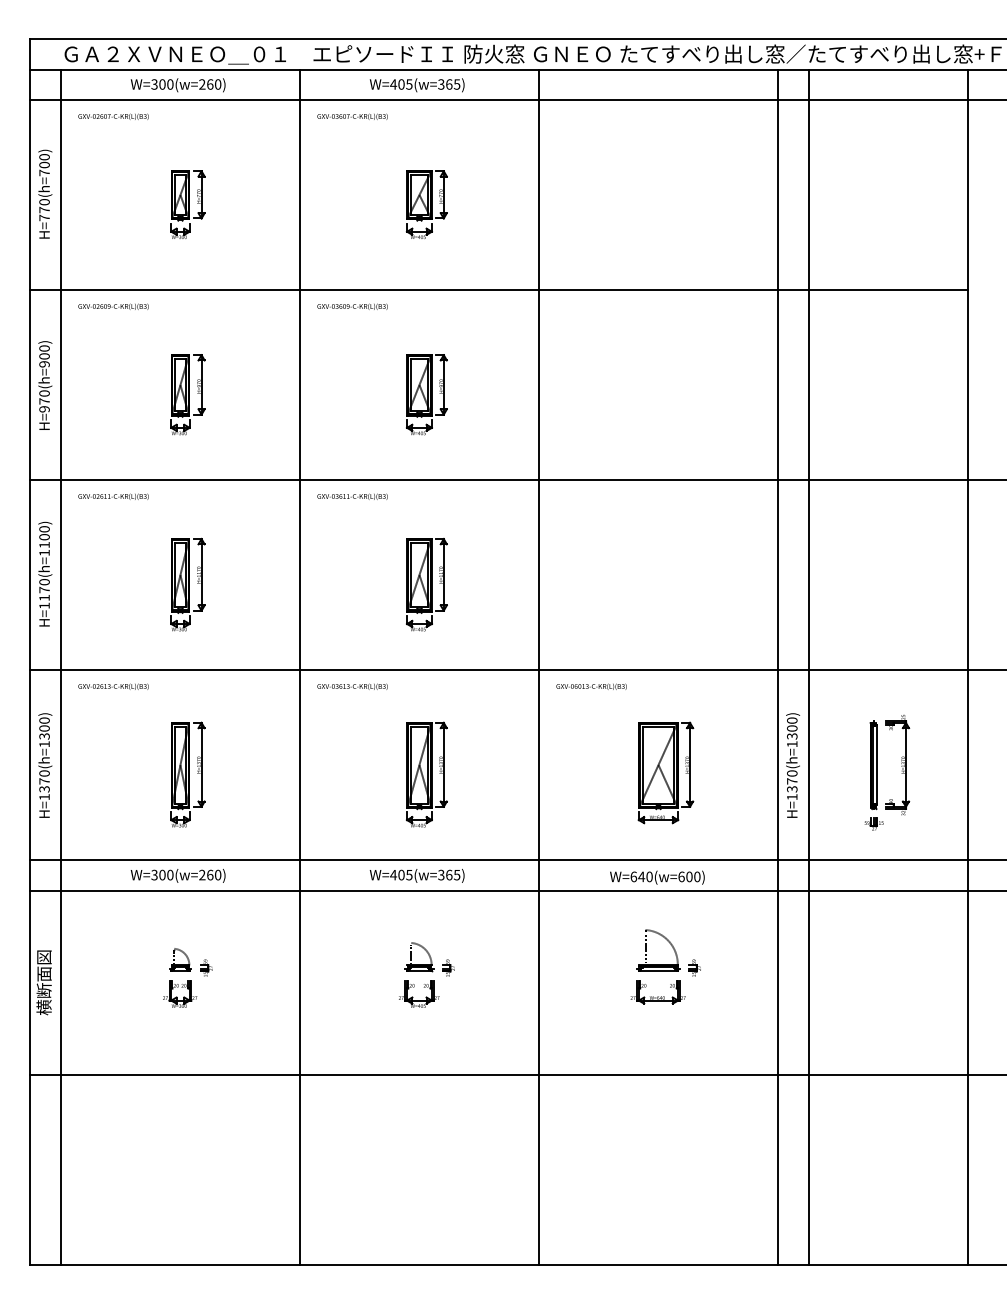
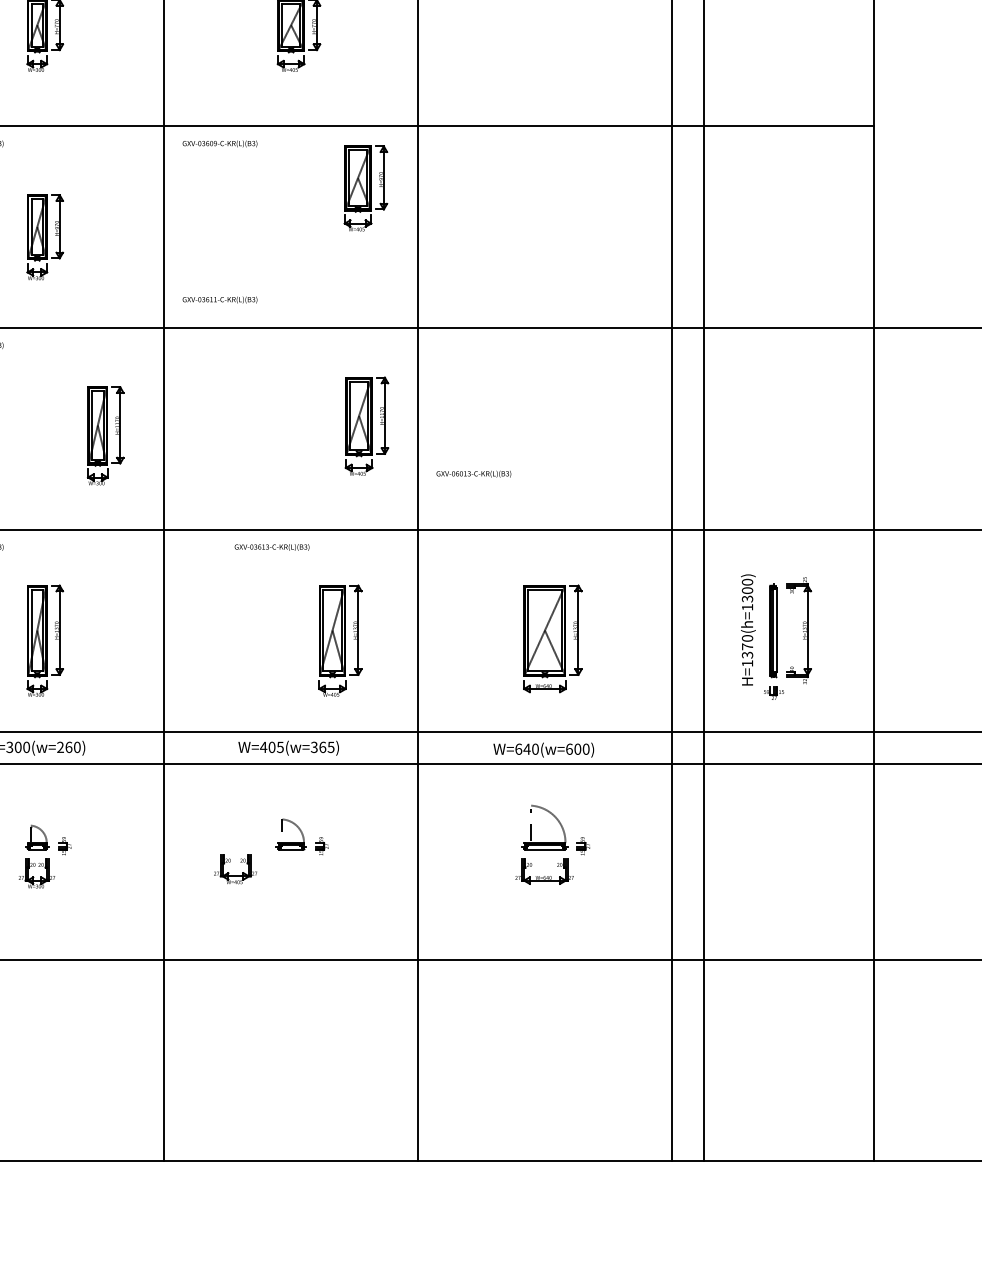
part: (426, 394) -> (365, 188), moved
text: (352, 496) -> (220, 299), moved
part: (187, 584) -> (105, 435), moved
part: (426, 584) -> (366, 426), moved
text: (352, 686) -> (272, 547), moved
text: (591, 686) -> (473, 473), moved
text: (793, 765) -> (748, 629), moved
part: (426, 774) -> (340, 640), moved
part: (419, 1000) -> (235, 876), moved

